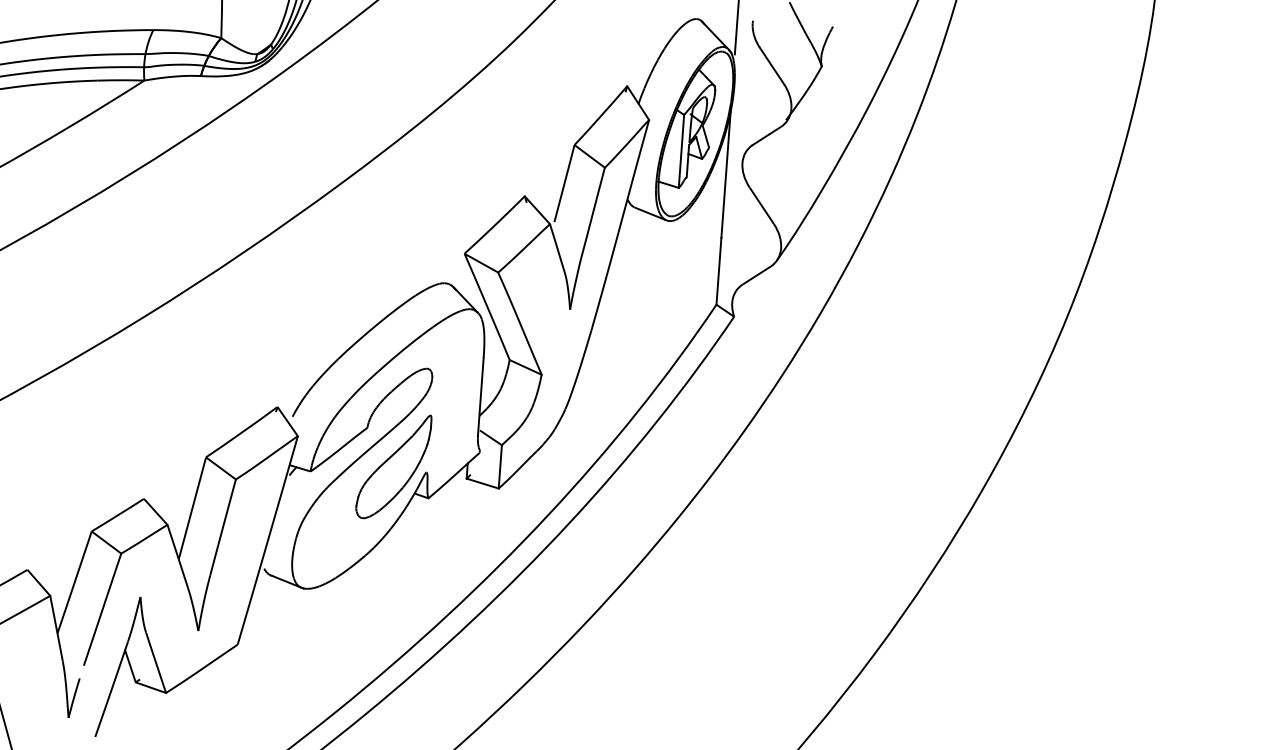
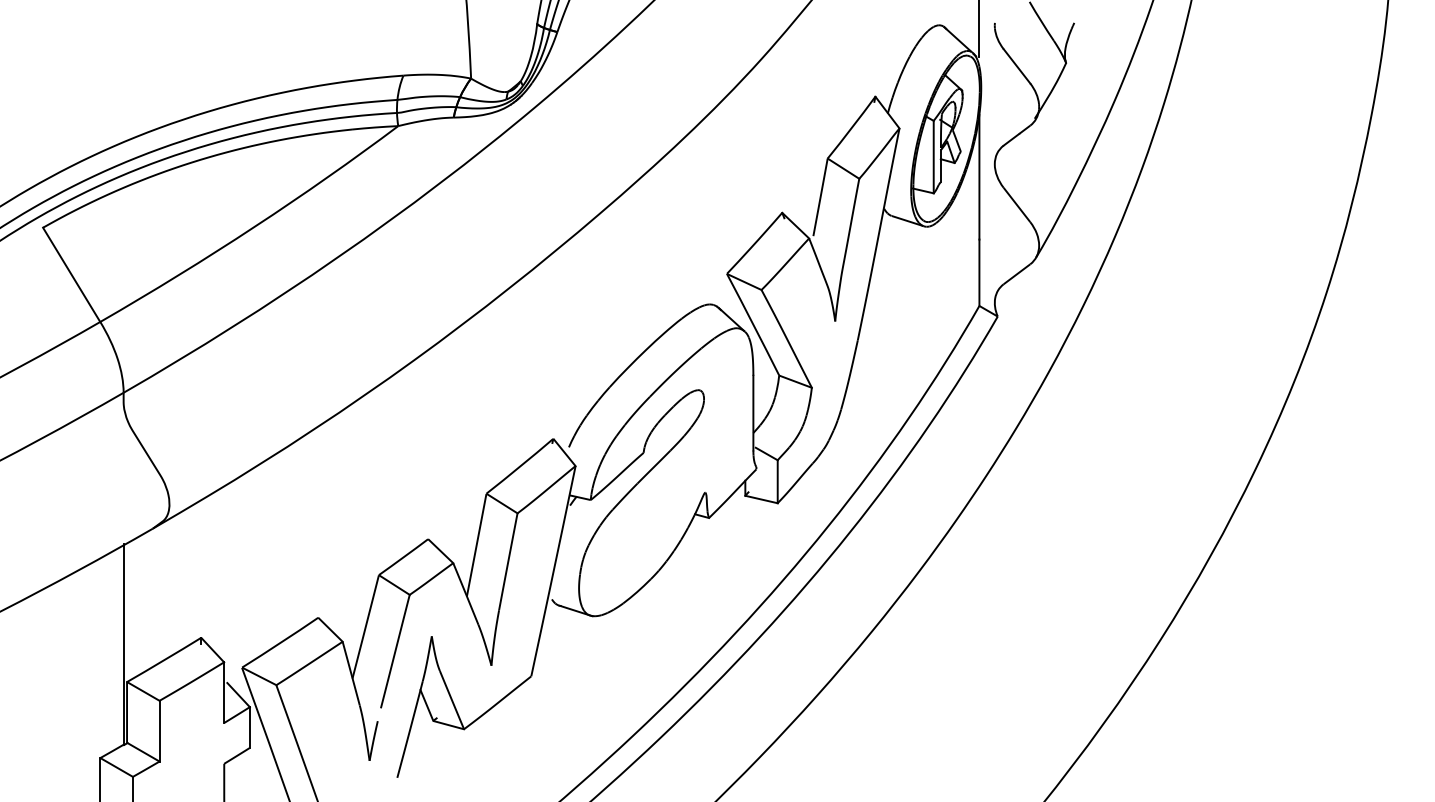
part: (393, 466) -> (672, 489), removed

